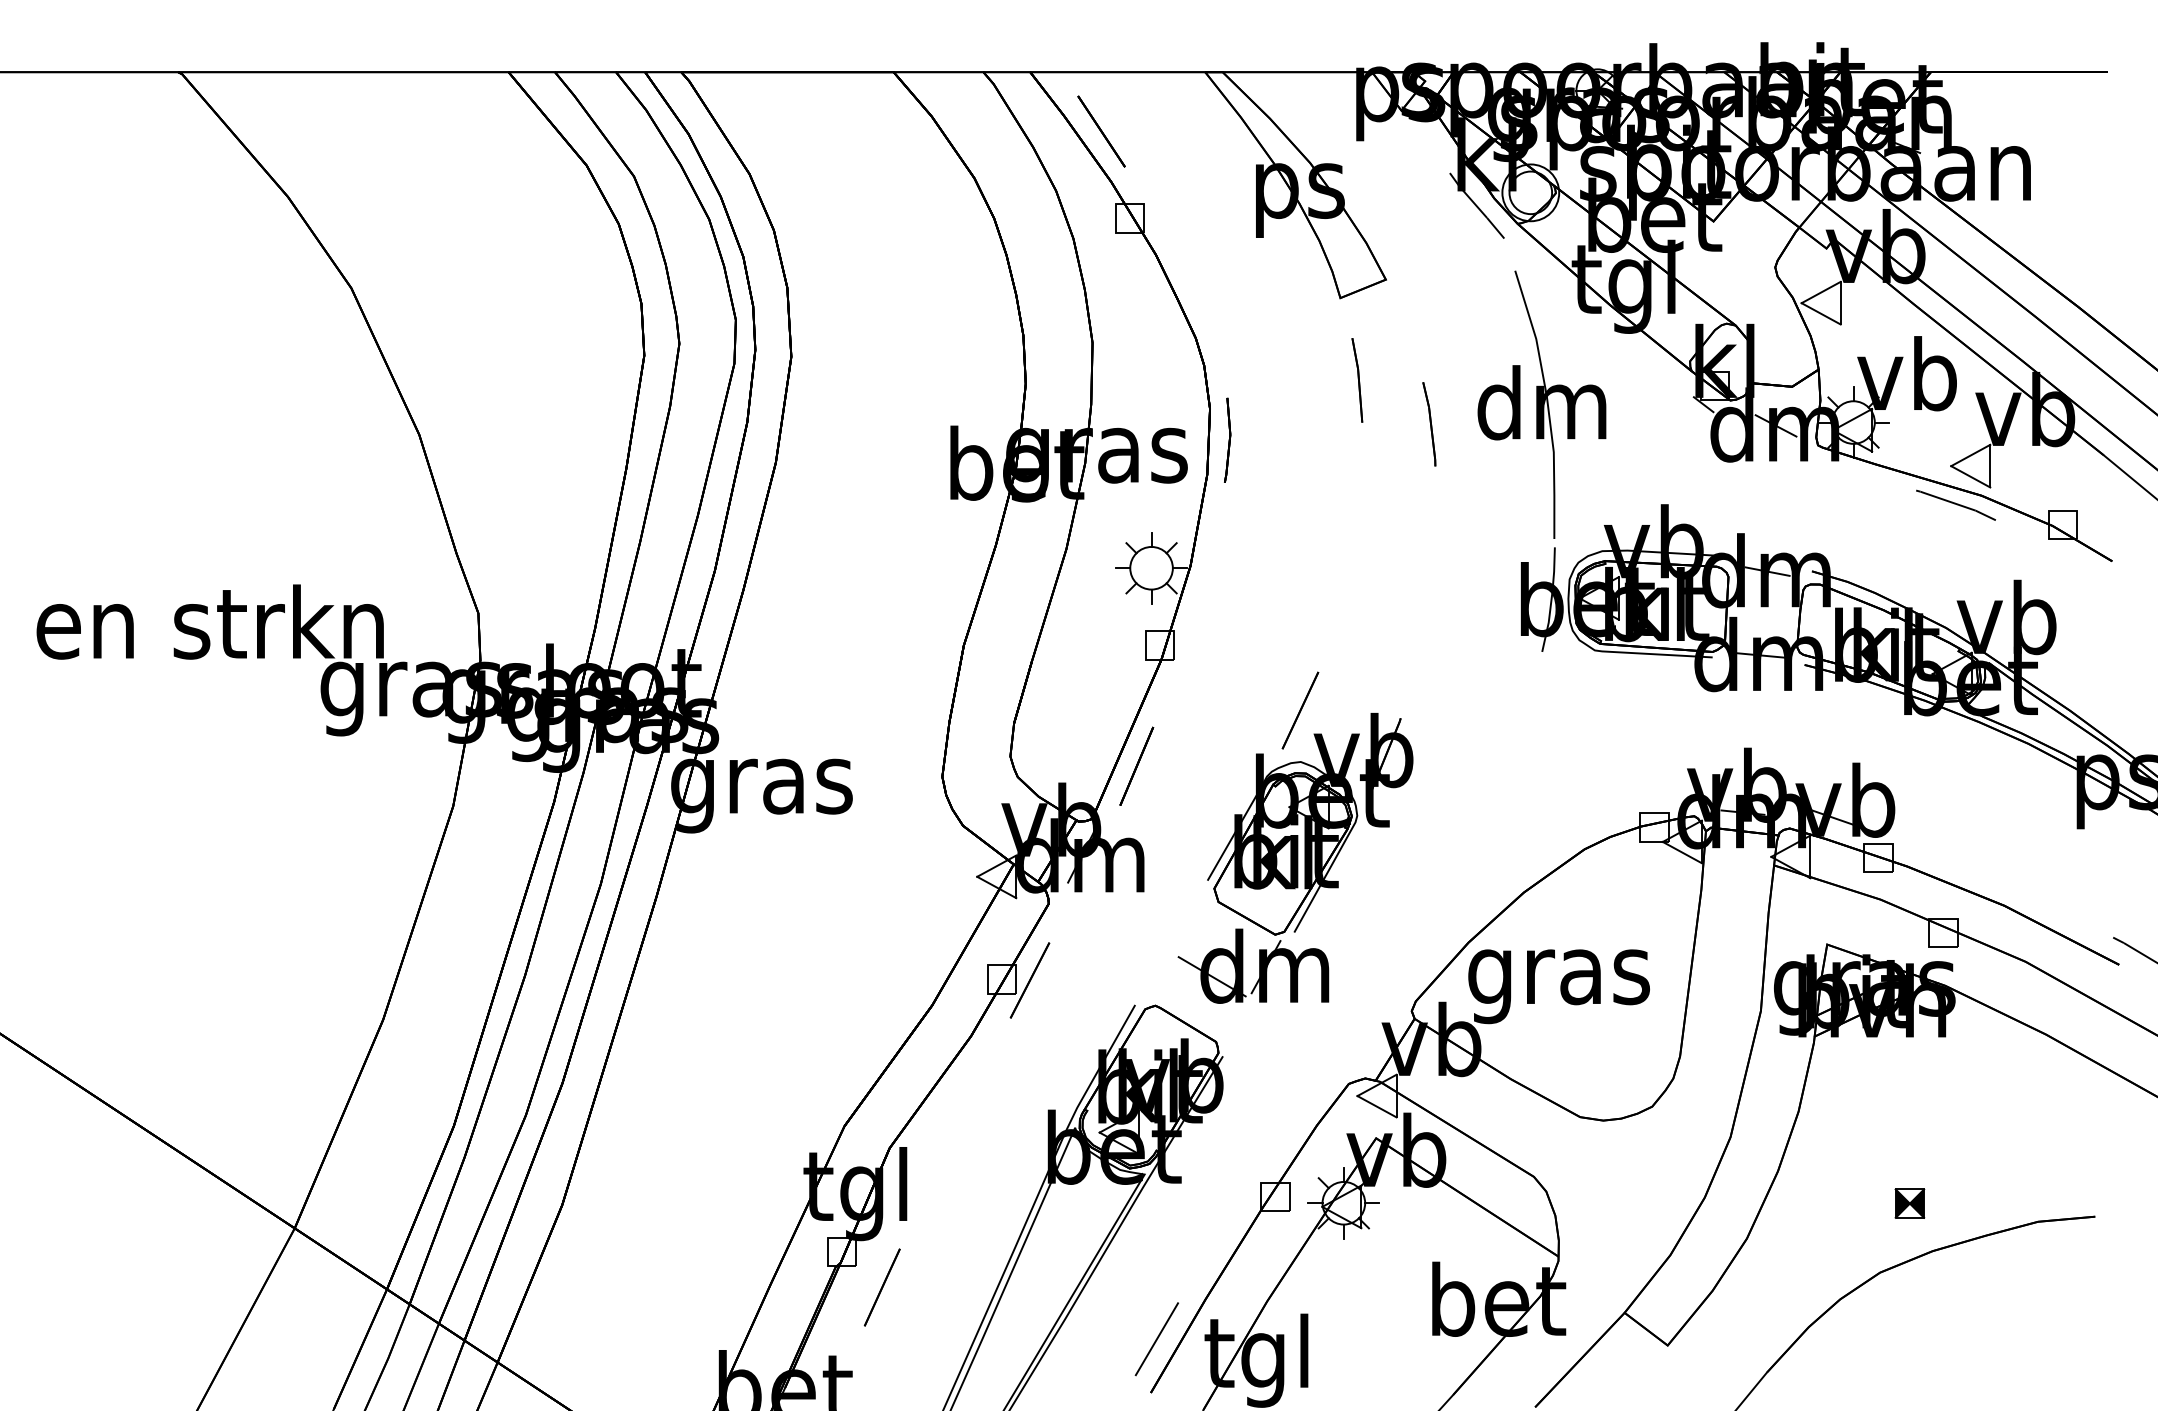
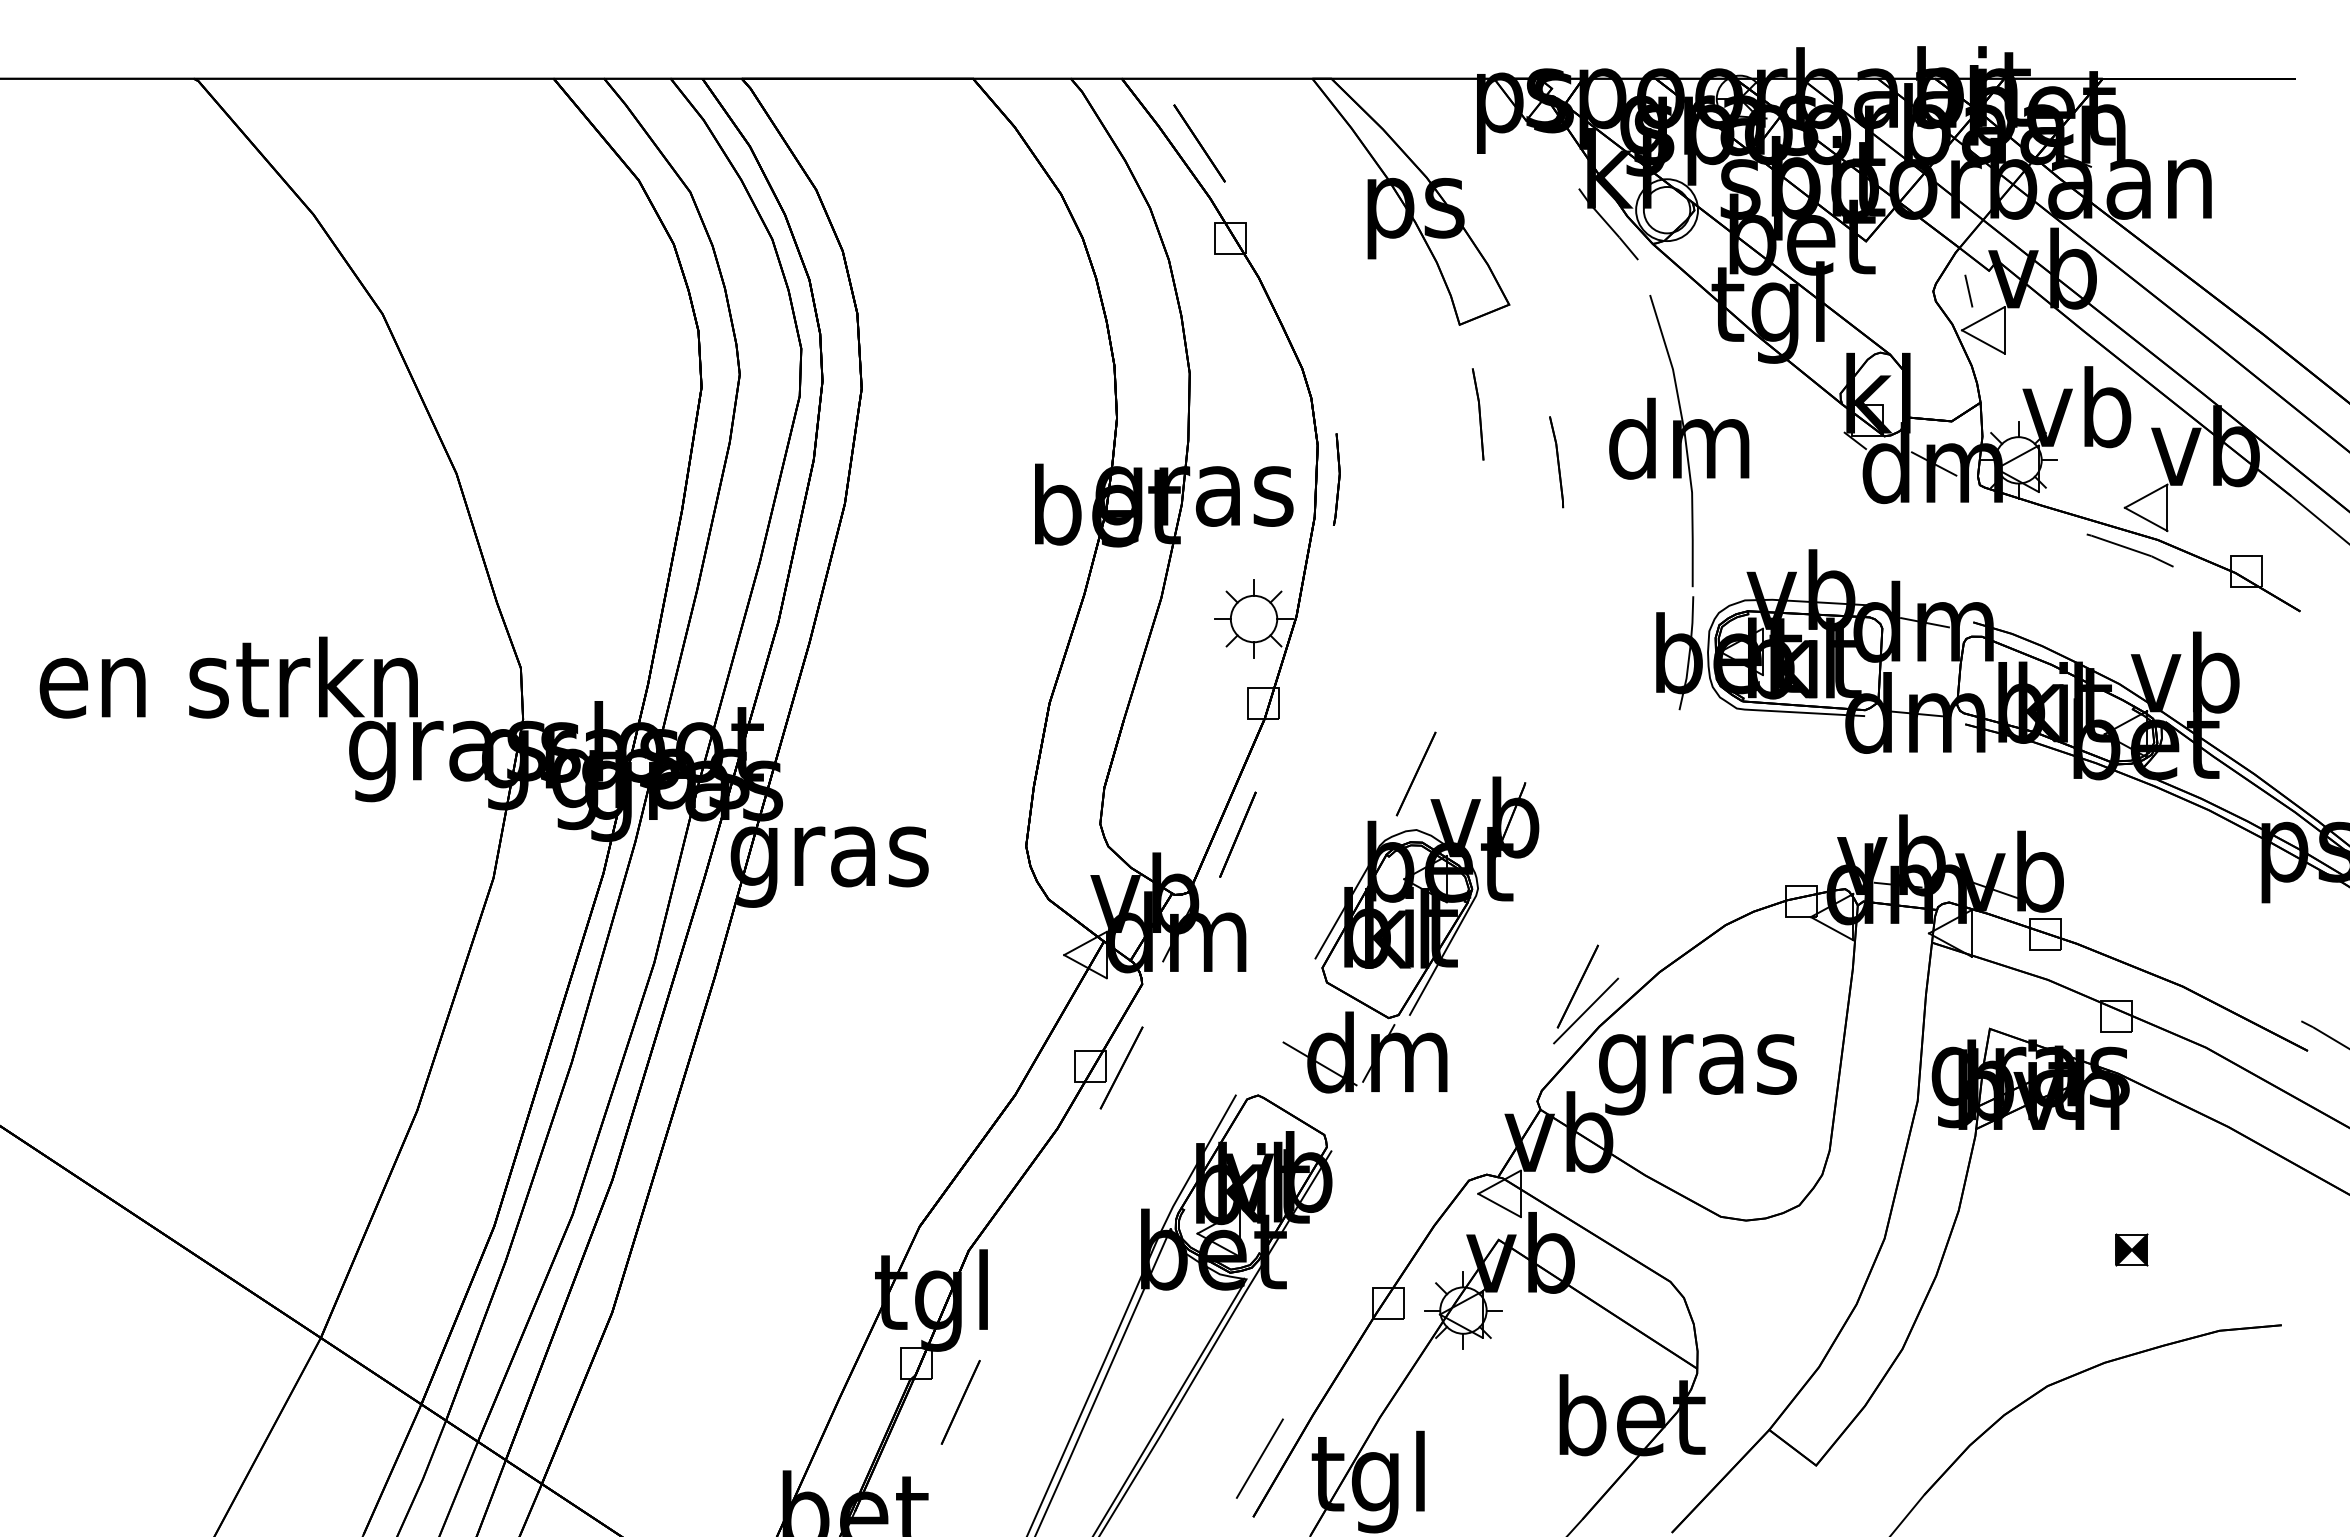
line: (1807, 266) -> (1968, 290), added
part: (1448, 909) -> (1577, 990), added
part: (1909, 1203) -> (2131, 1249), moved

